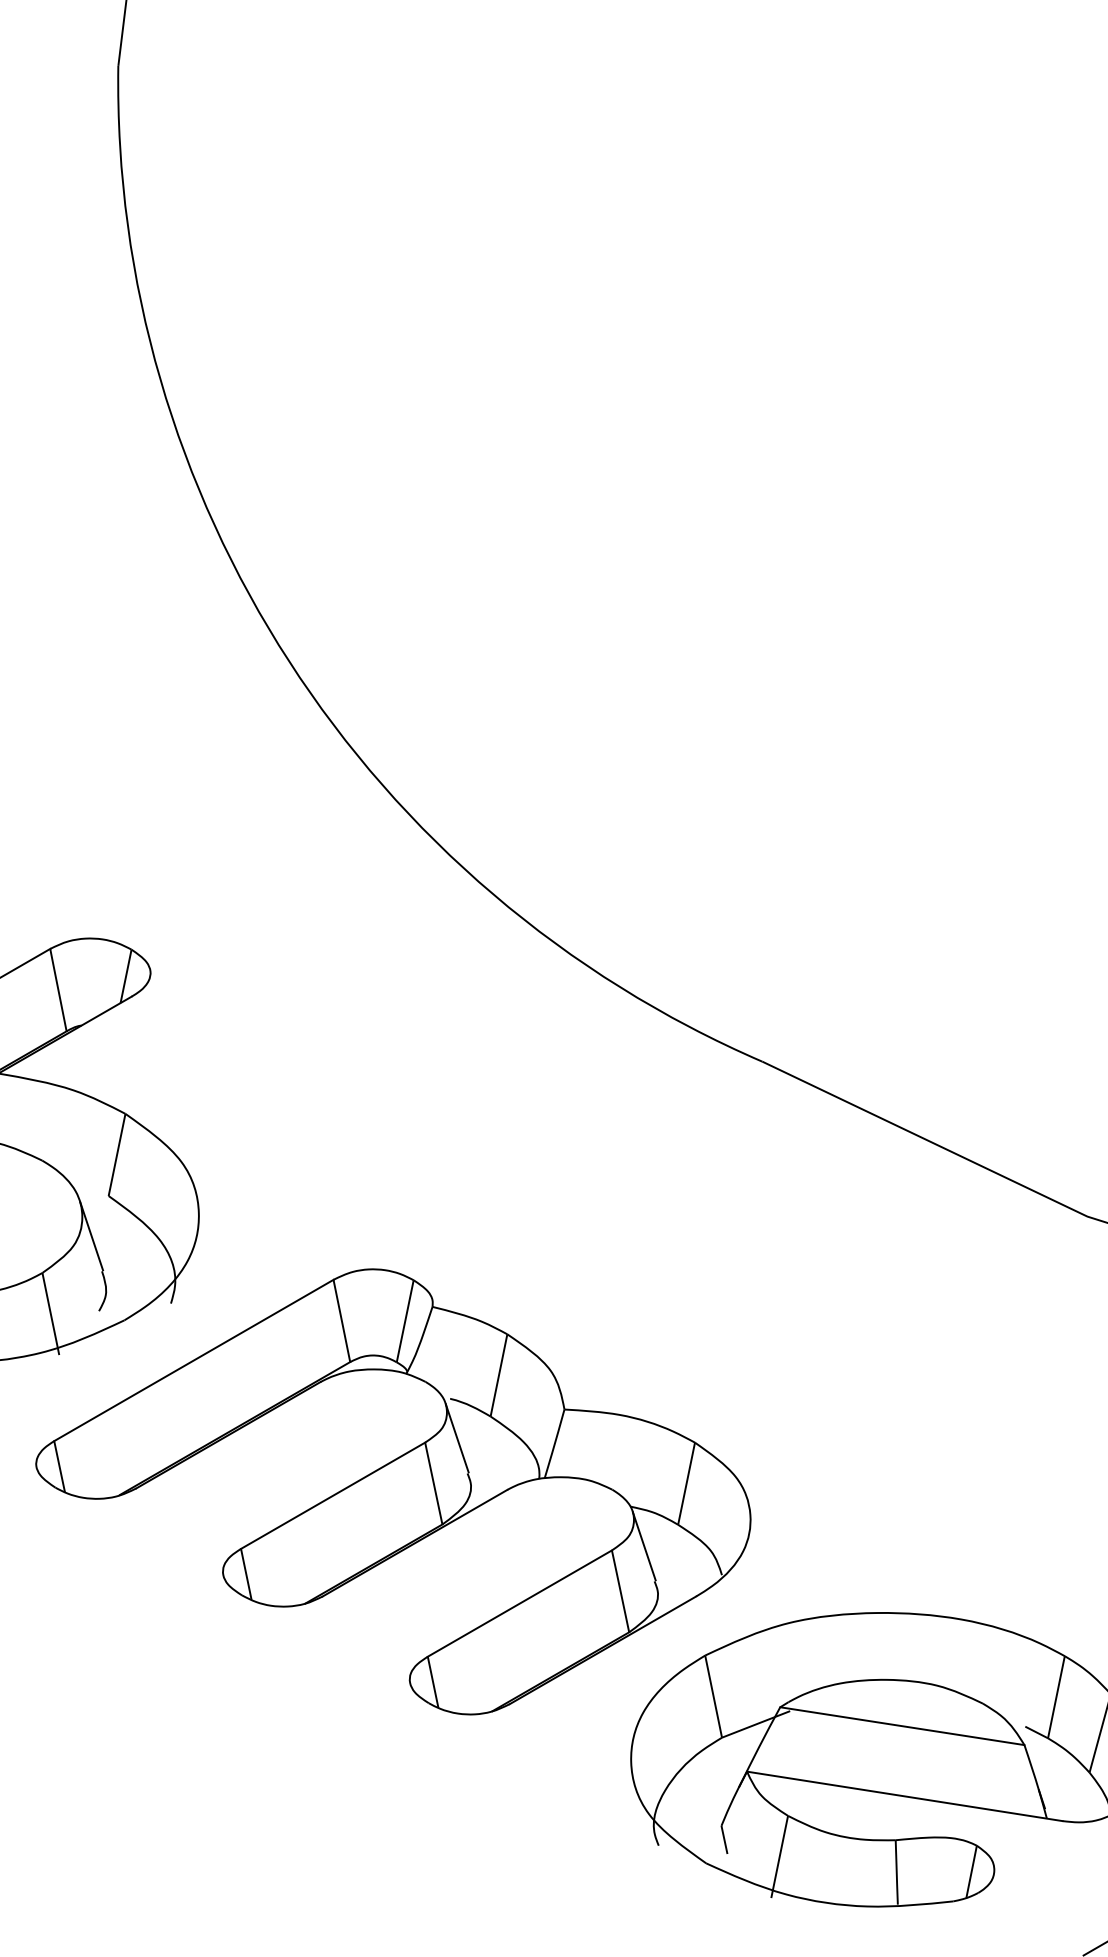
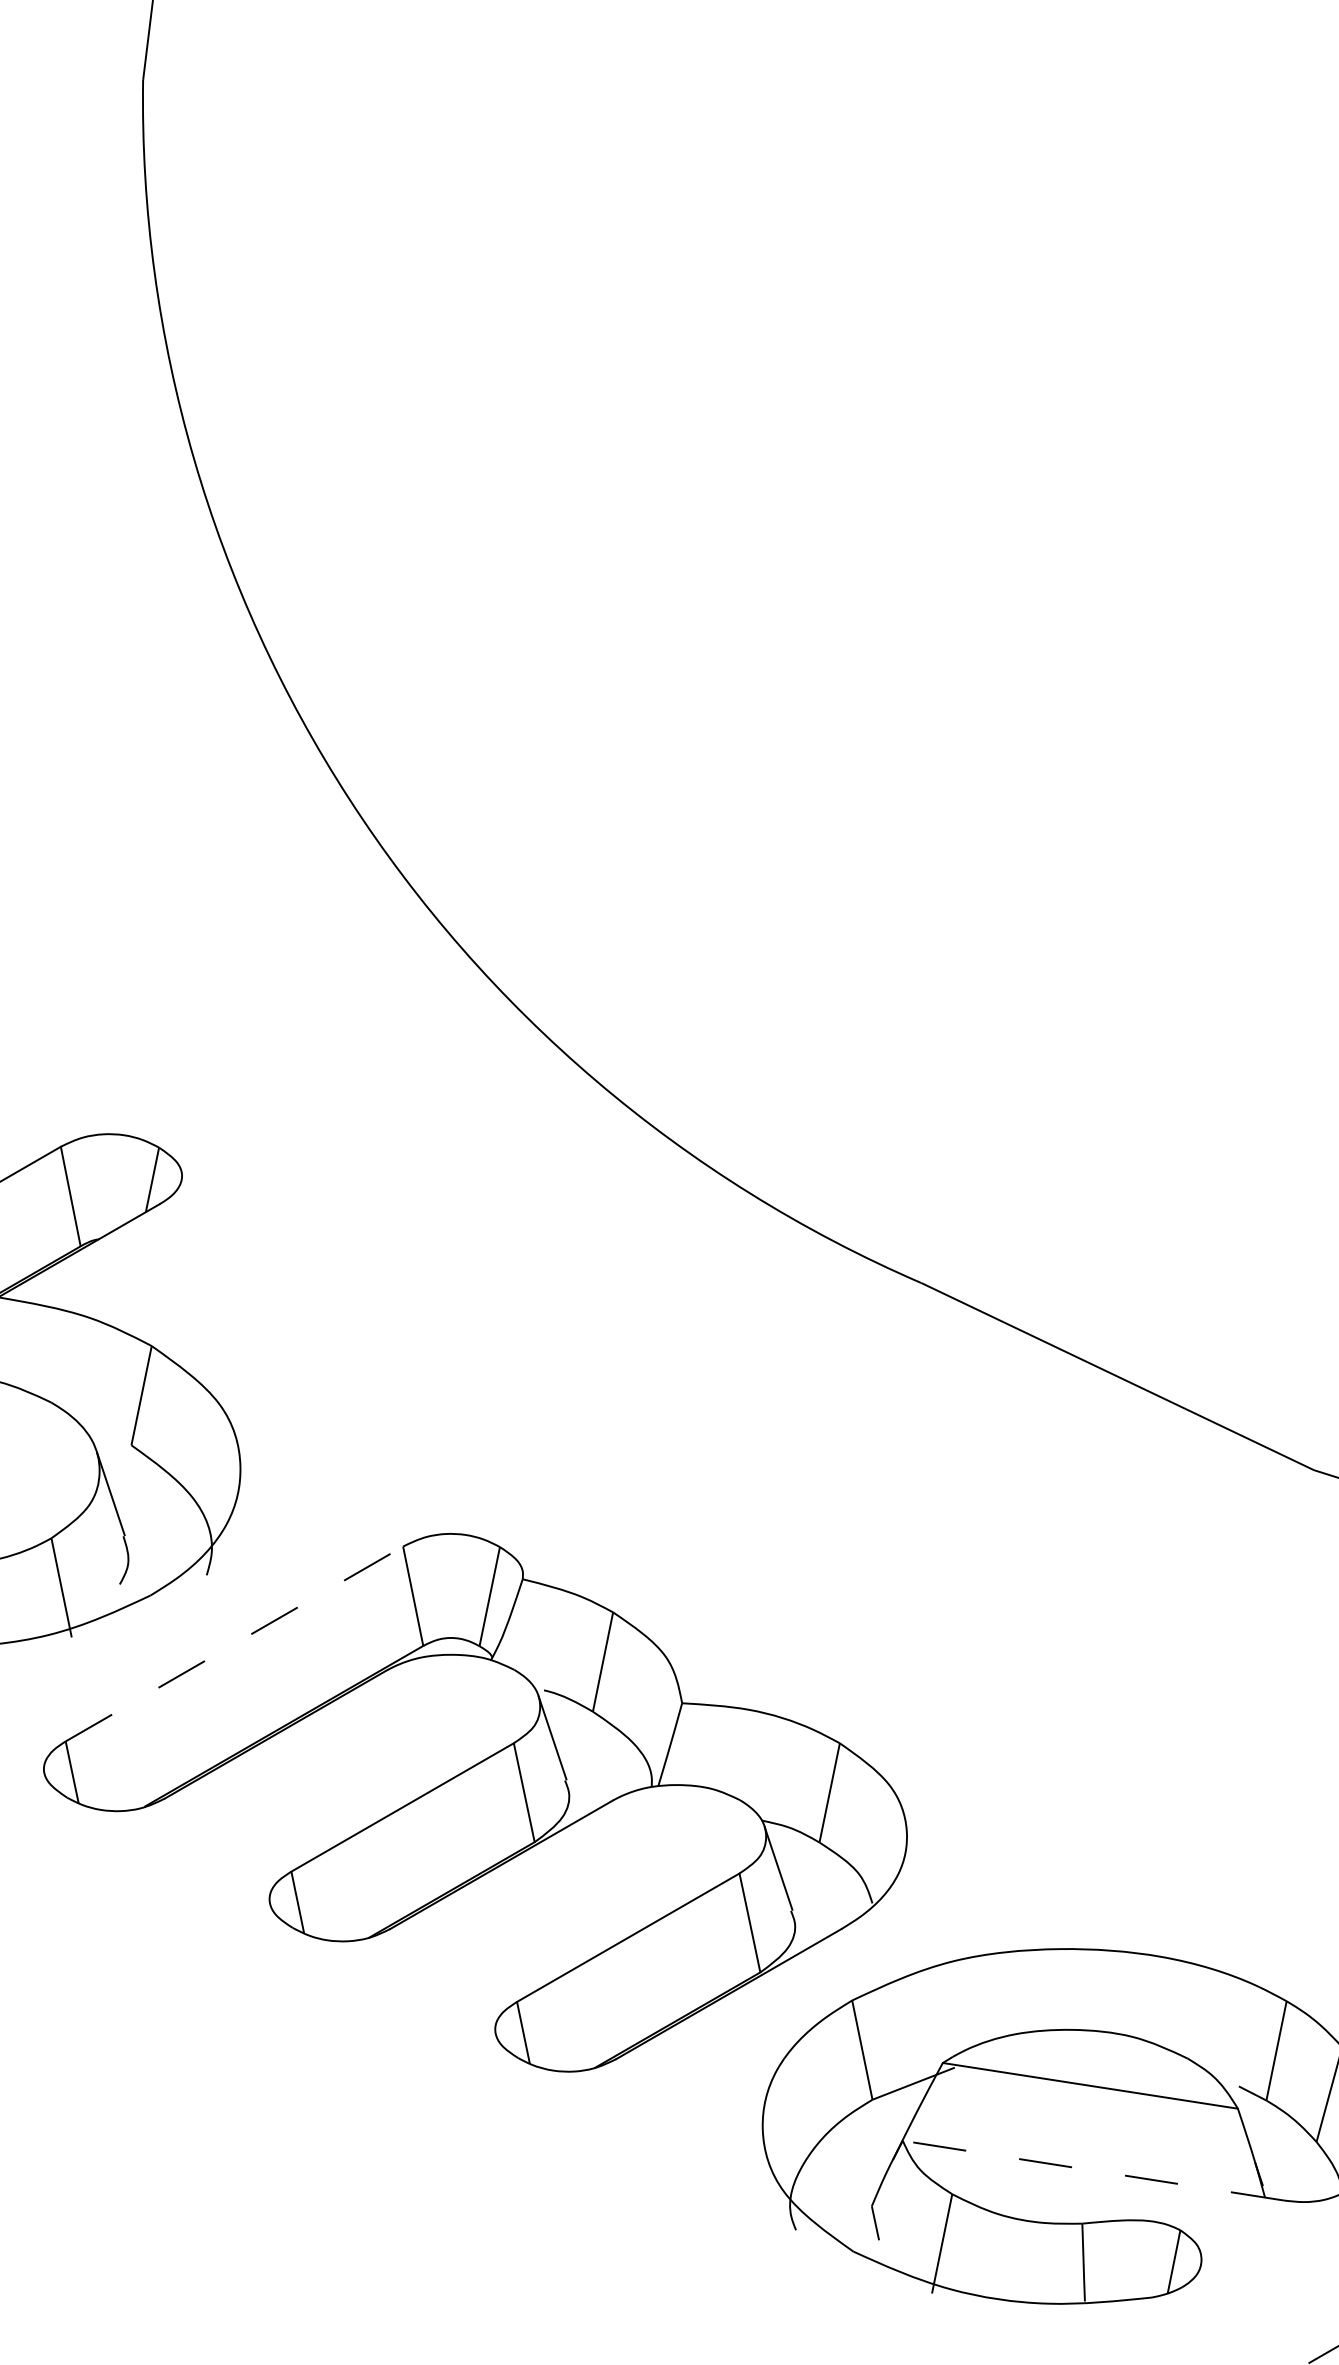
line: (194, 1360) -> (235, 1644), solid -> dashed
line: (904, 1796) -> (1092, 2170), solid -> dashed

